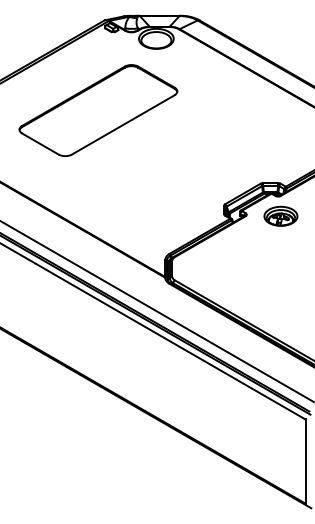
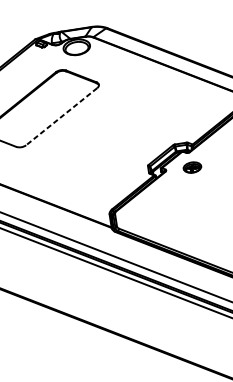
line: (122, 125) -> (61, 117), solid -> dashed
part: (280, 215) -> (192, 167), size x0.7

